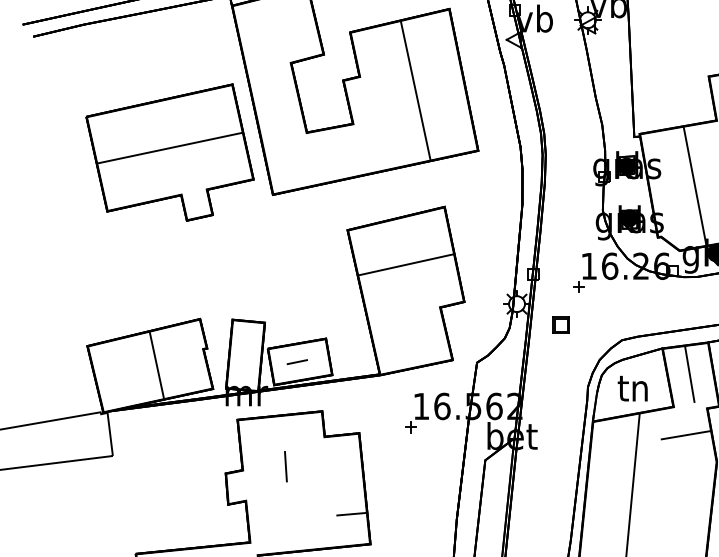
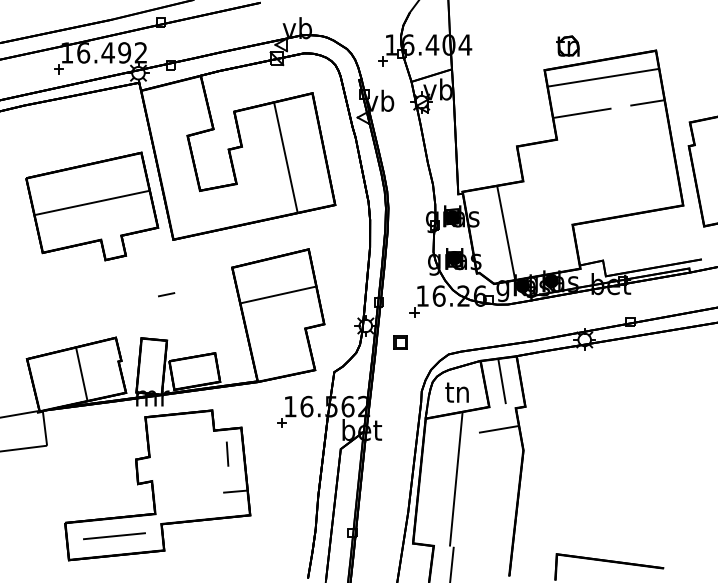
line: (297, 361) -> (166, 294), moved
line: (285, 465) -> (227, 453), moved

